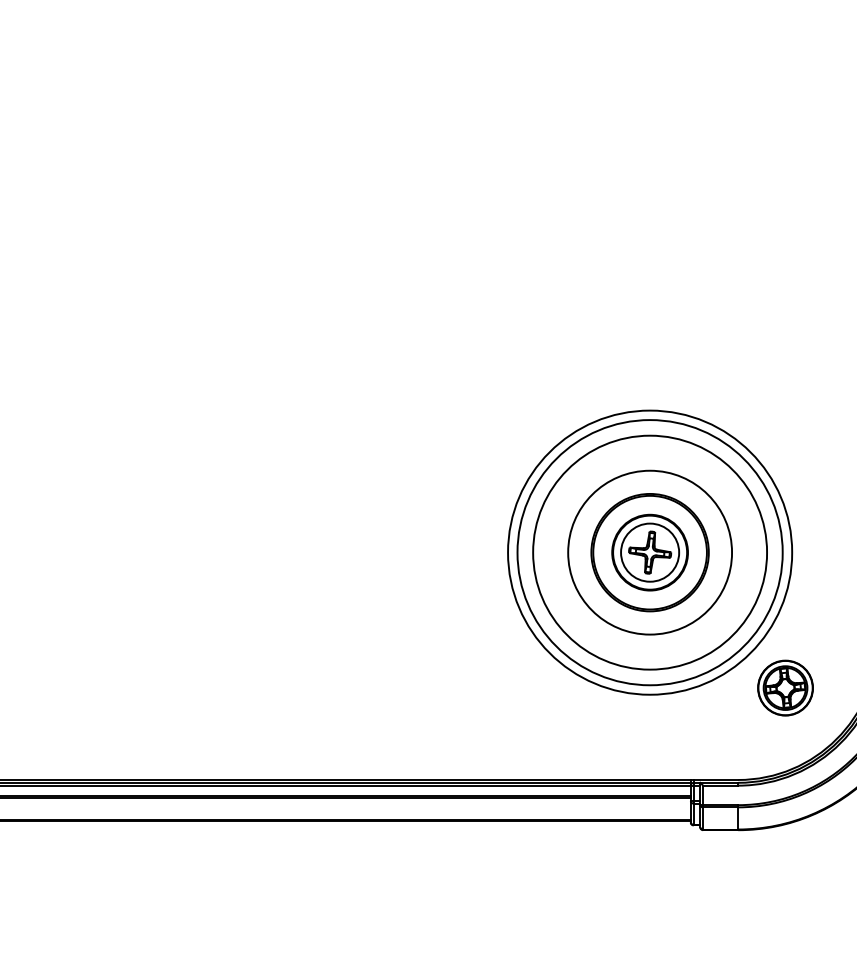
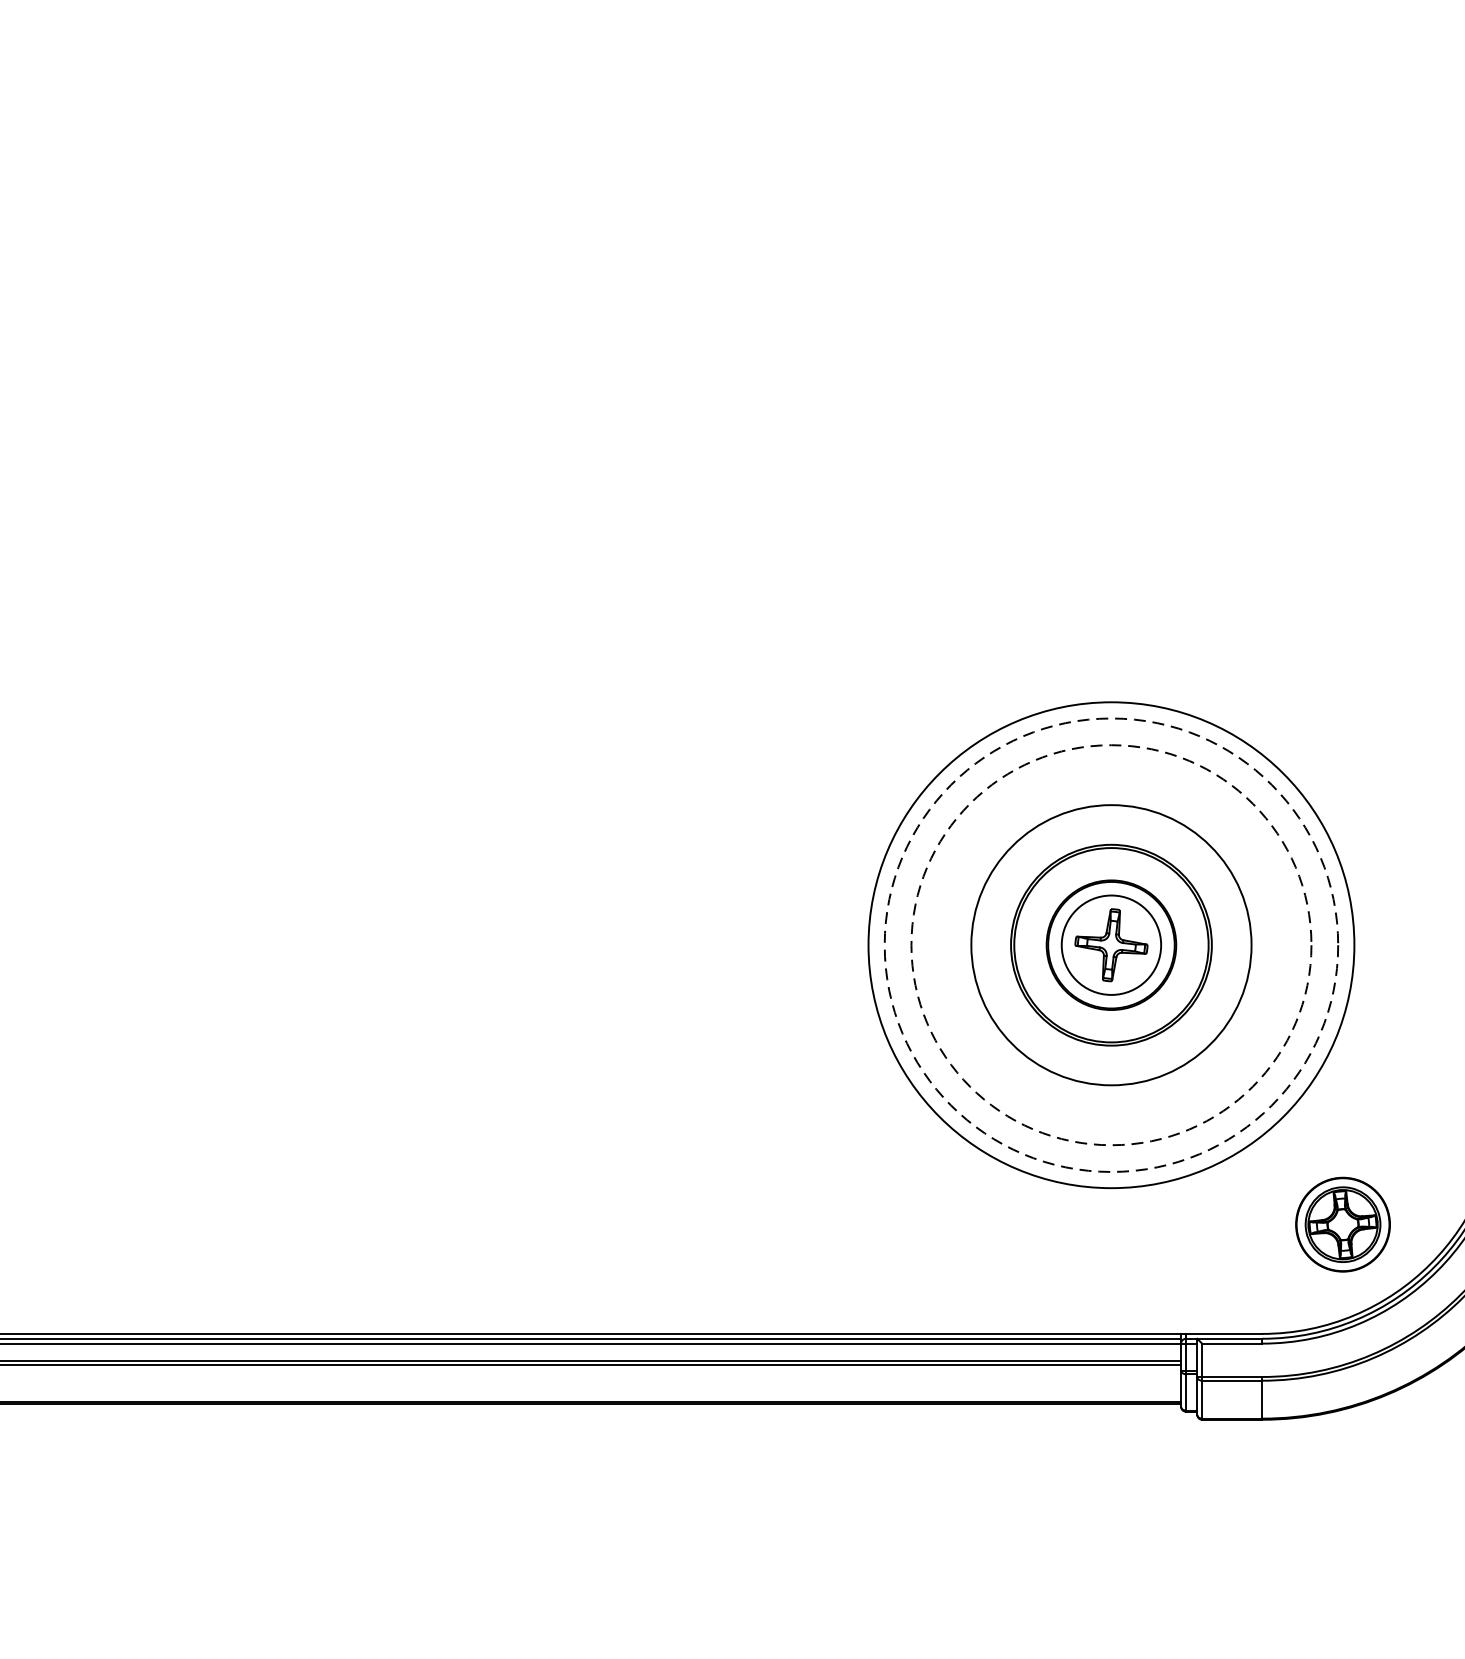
circle: (649, 552) -> (1110, 944), solid -> dashed
circle: (650, 552) -> (1112, 944), solid -> dashed
part: (785, 687) -> (1342, 1223), moved

